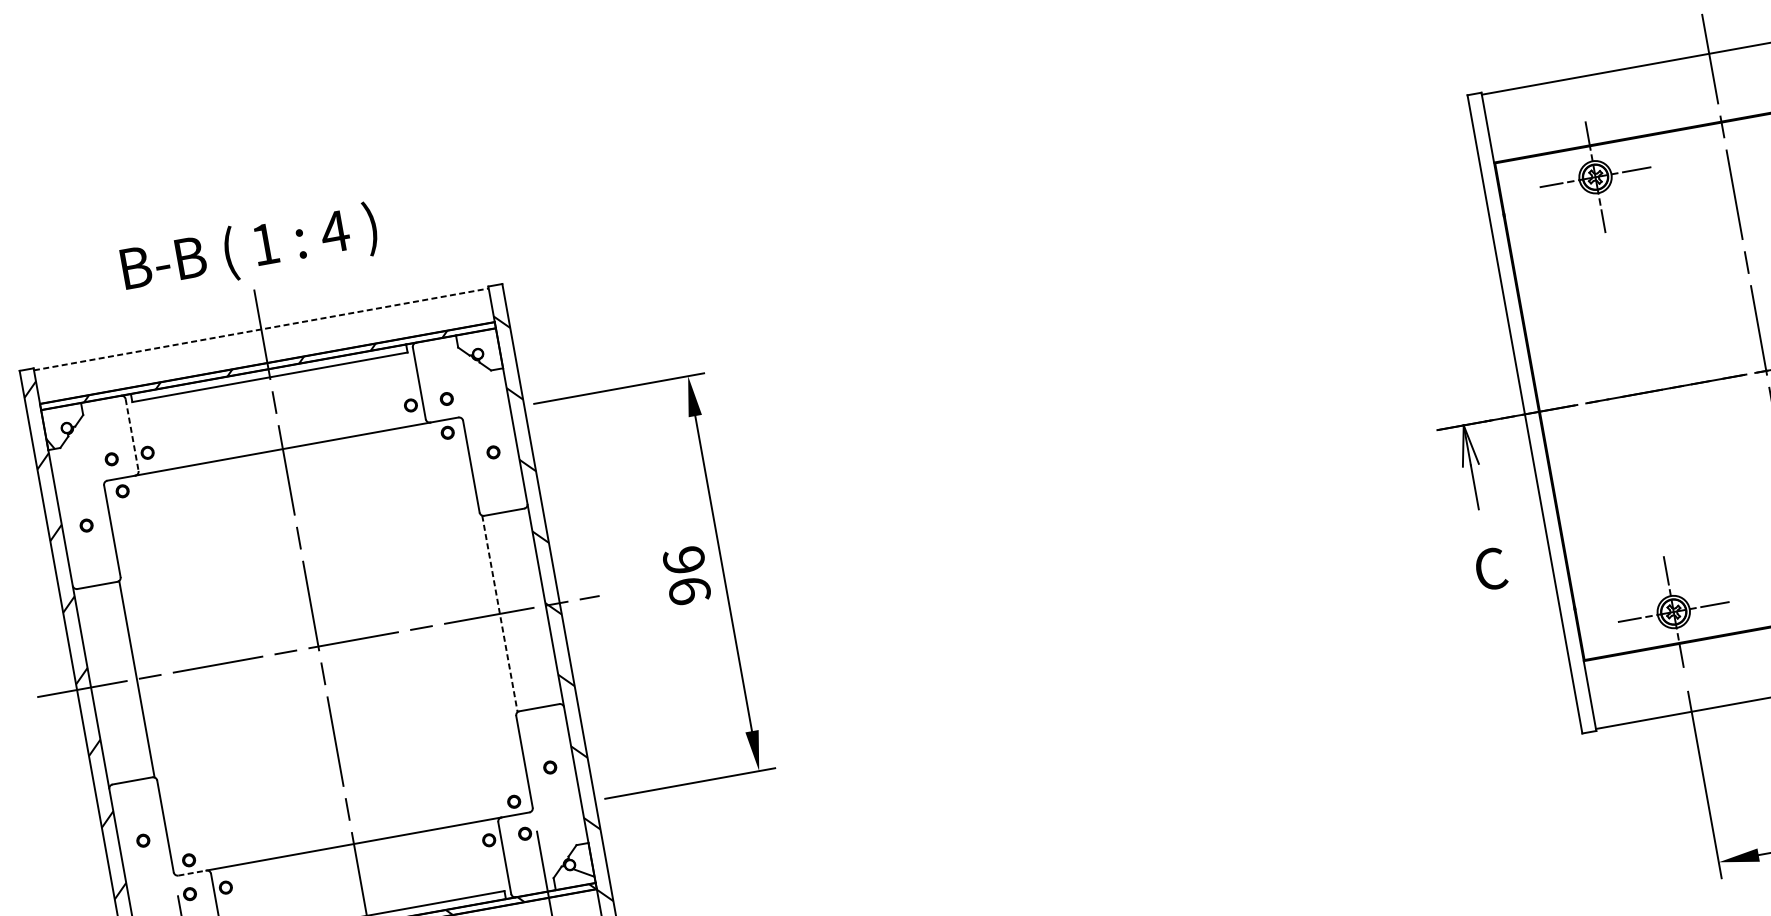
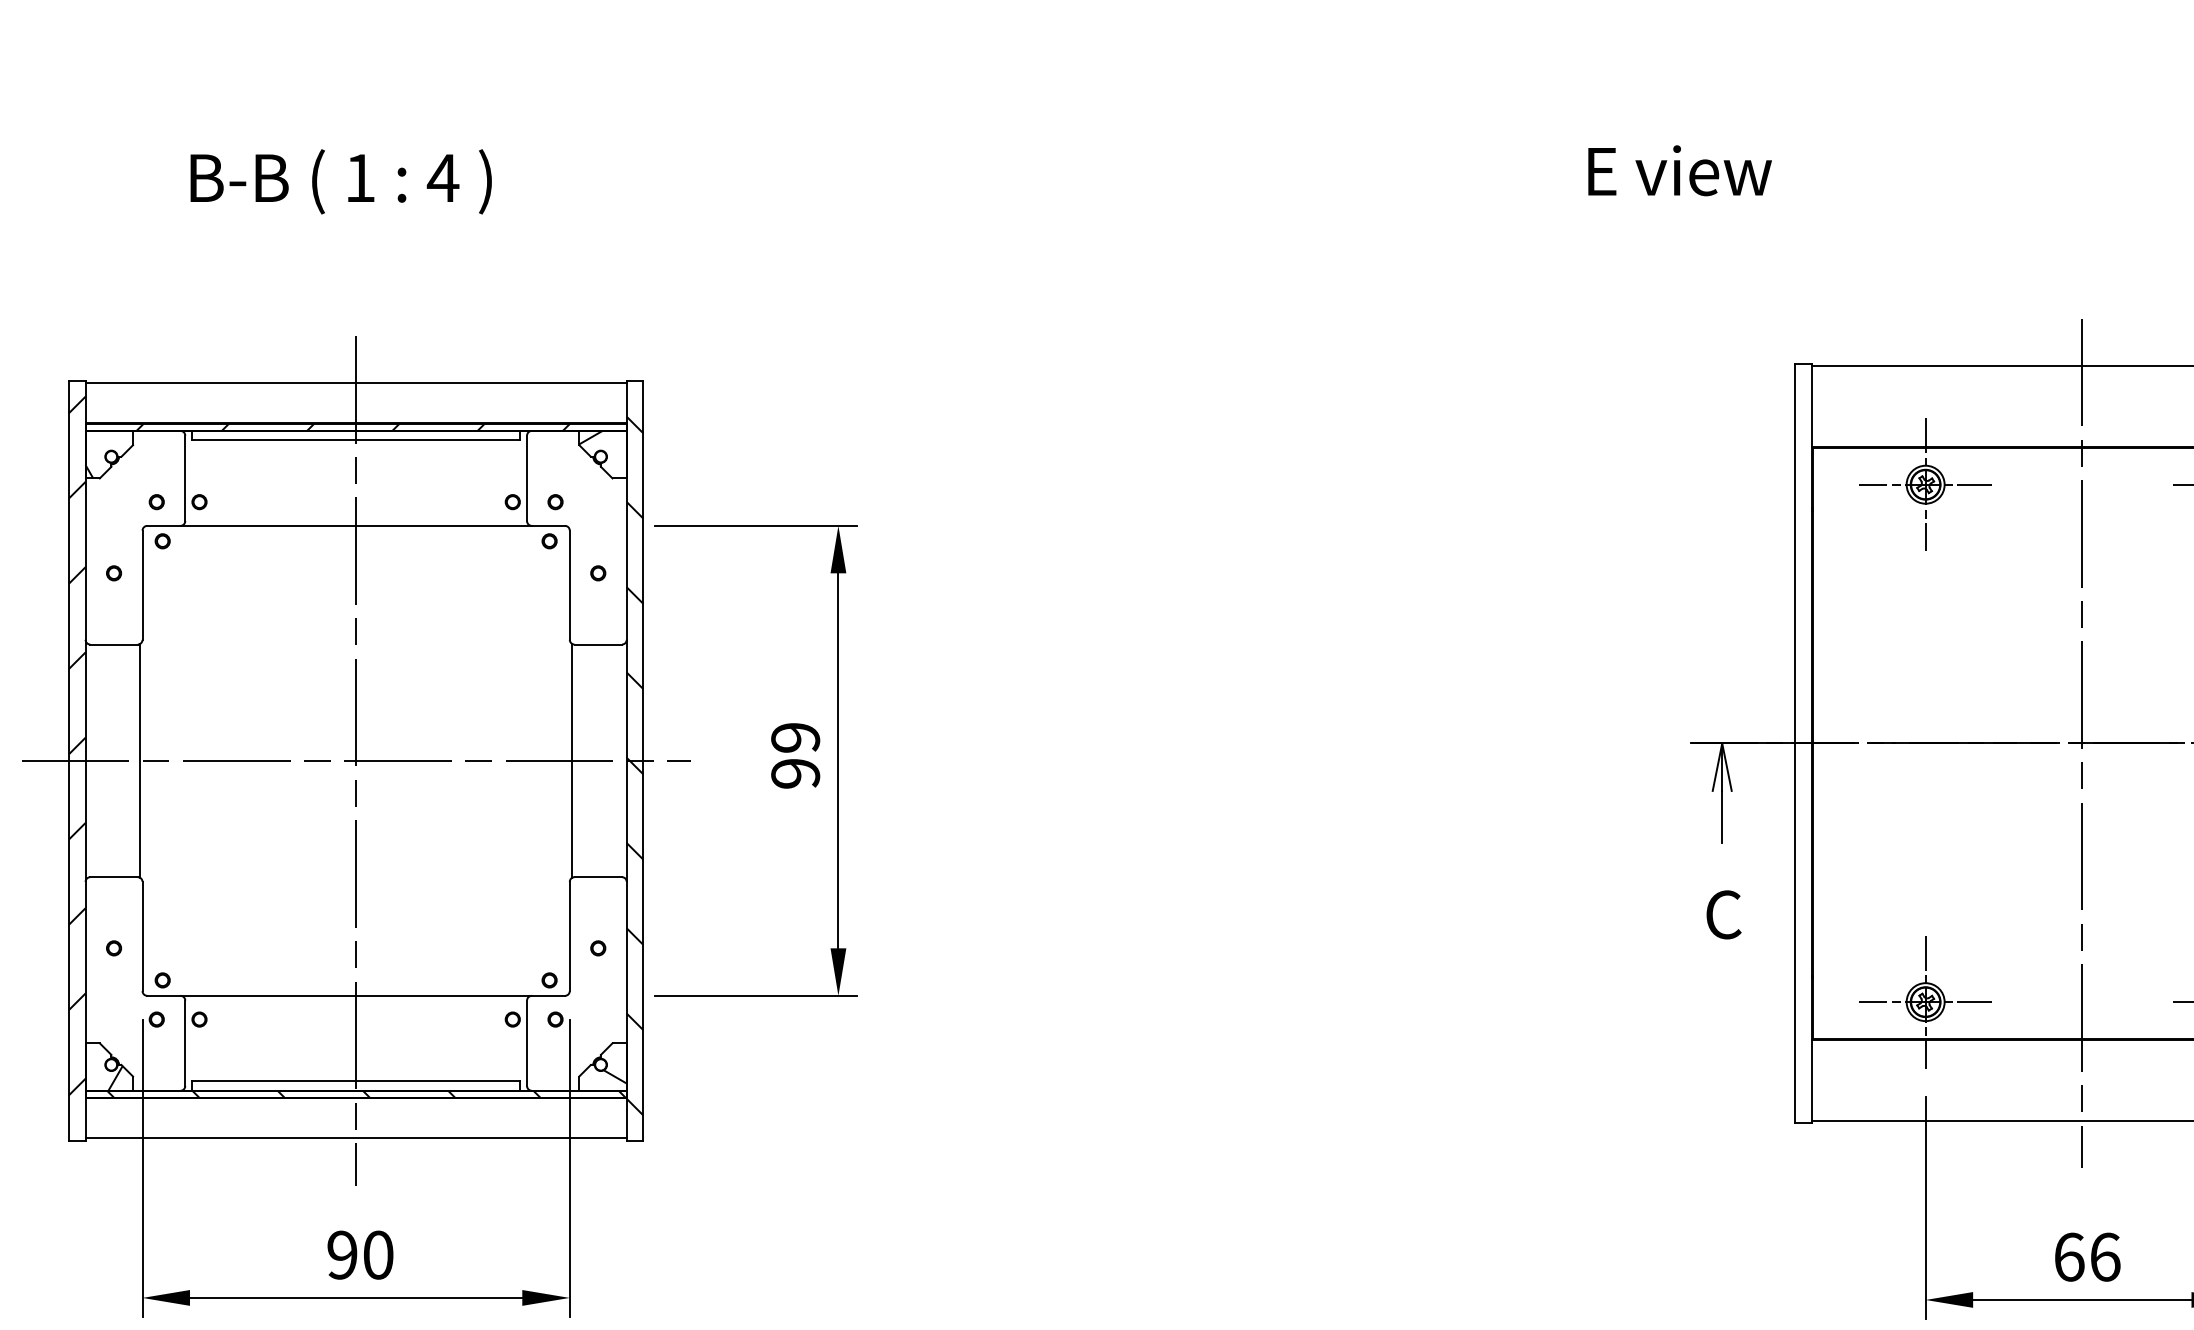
text: (249, 250) -> (340, 181), moved
line: (261, 329) -> (356, 383), dashed -> solid
hatch: (466, 339) -> (590, 437), added
line: (132, 435) -> (185, 478), dashed -> solid
text: (684, 560) -> (795, 737), 96 -> 99
line: (500, 613) -> (572, 760), dashed -> solid
line: (192, 872) -> (163, 995), dashed -> solid

